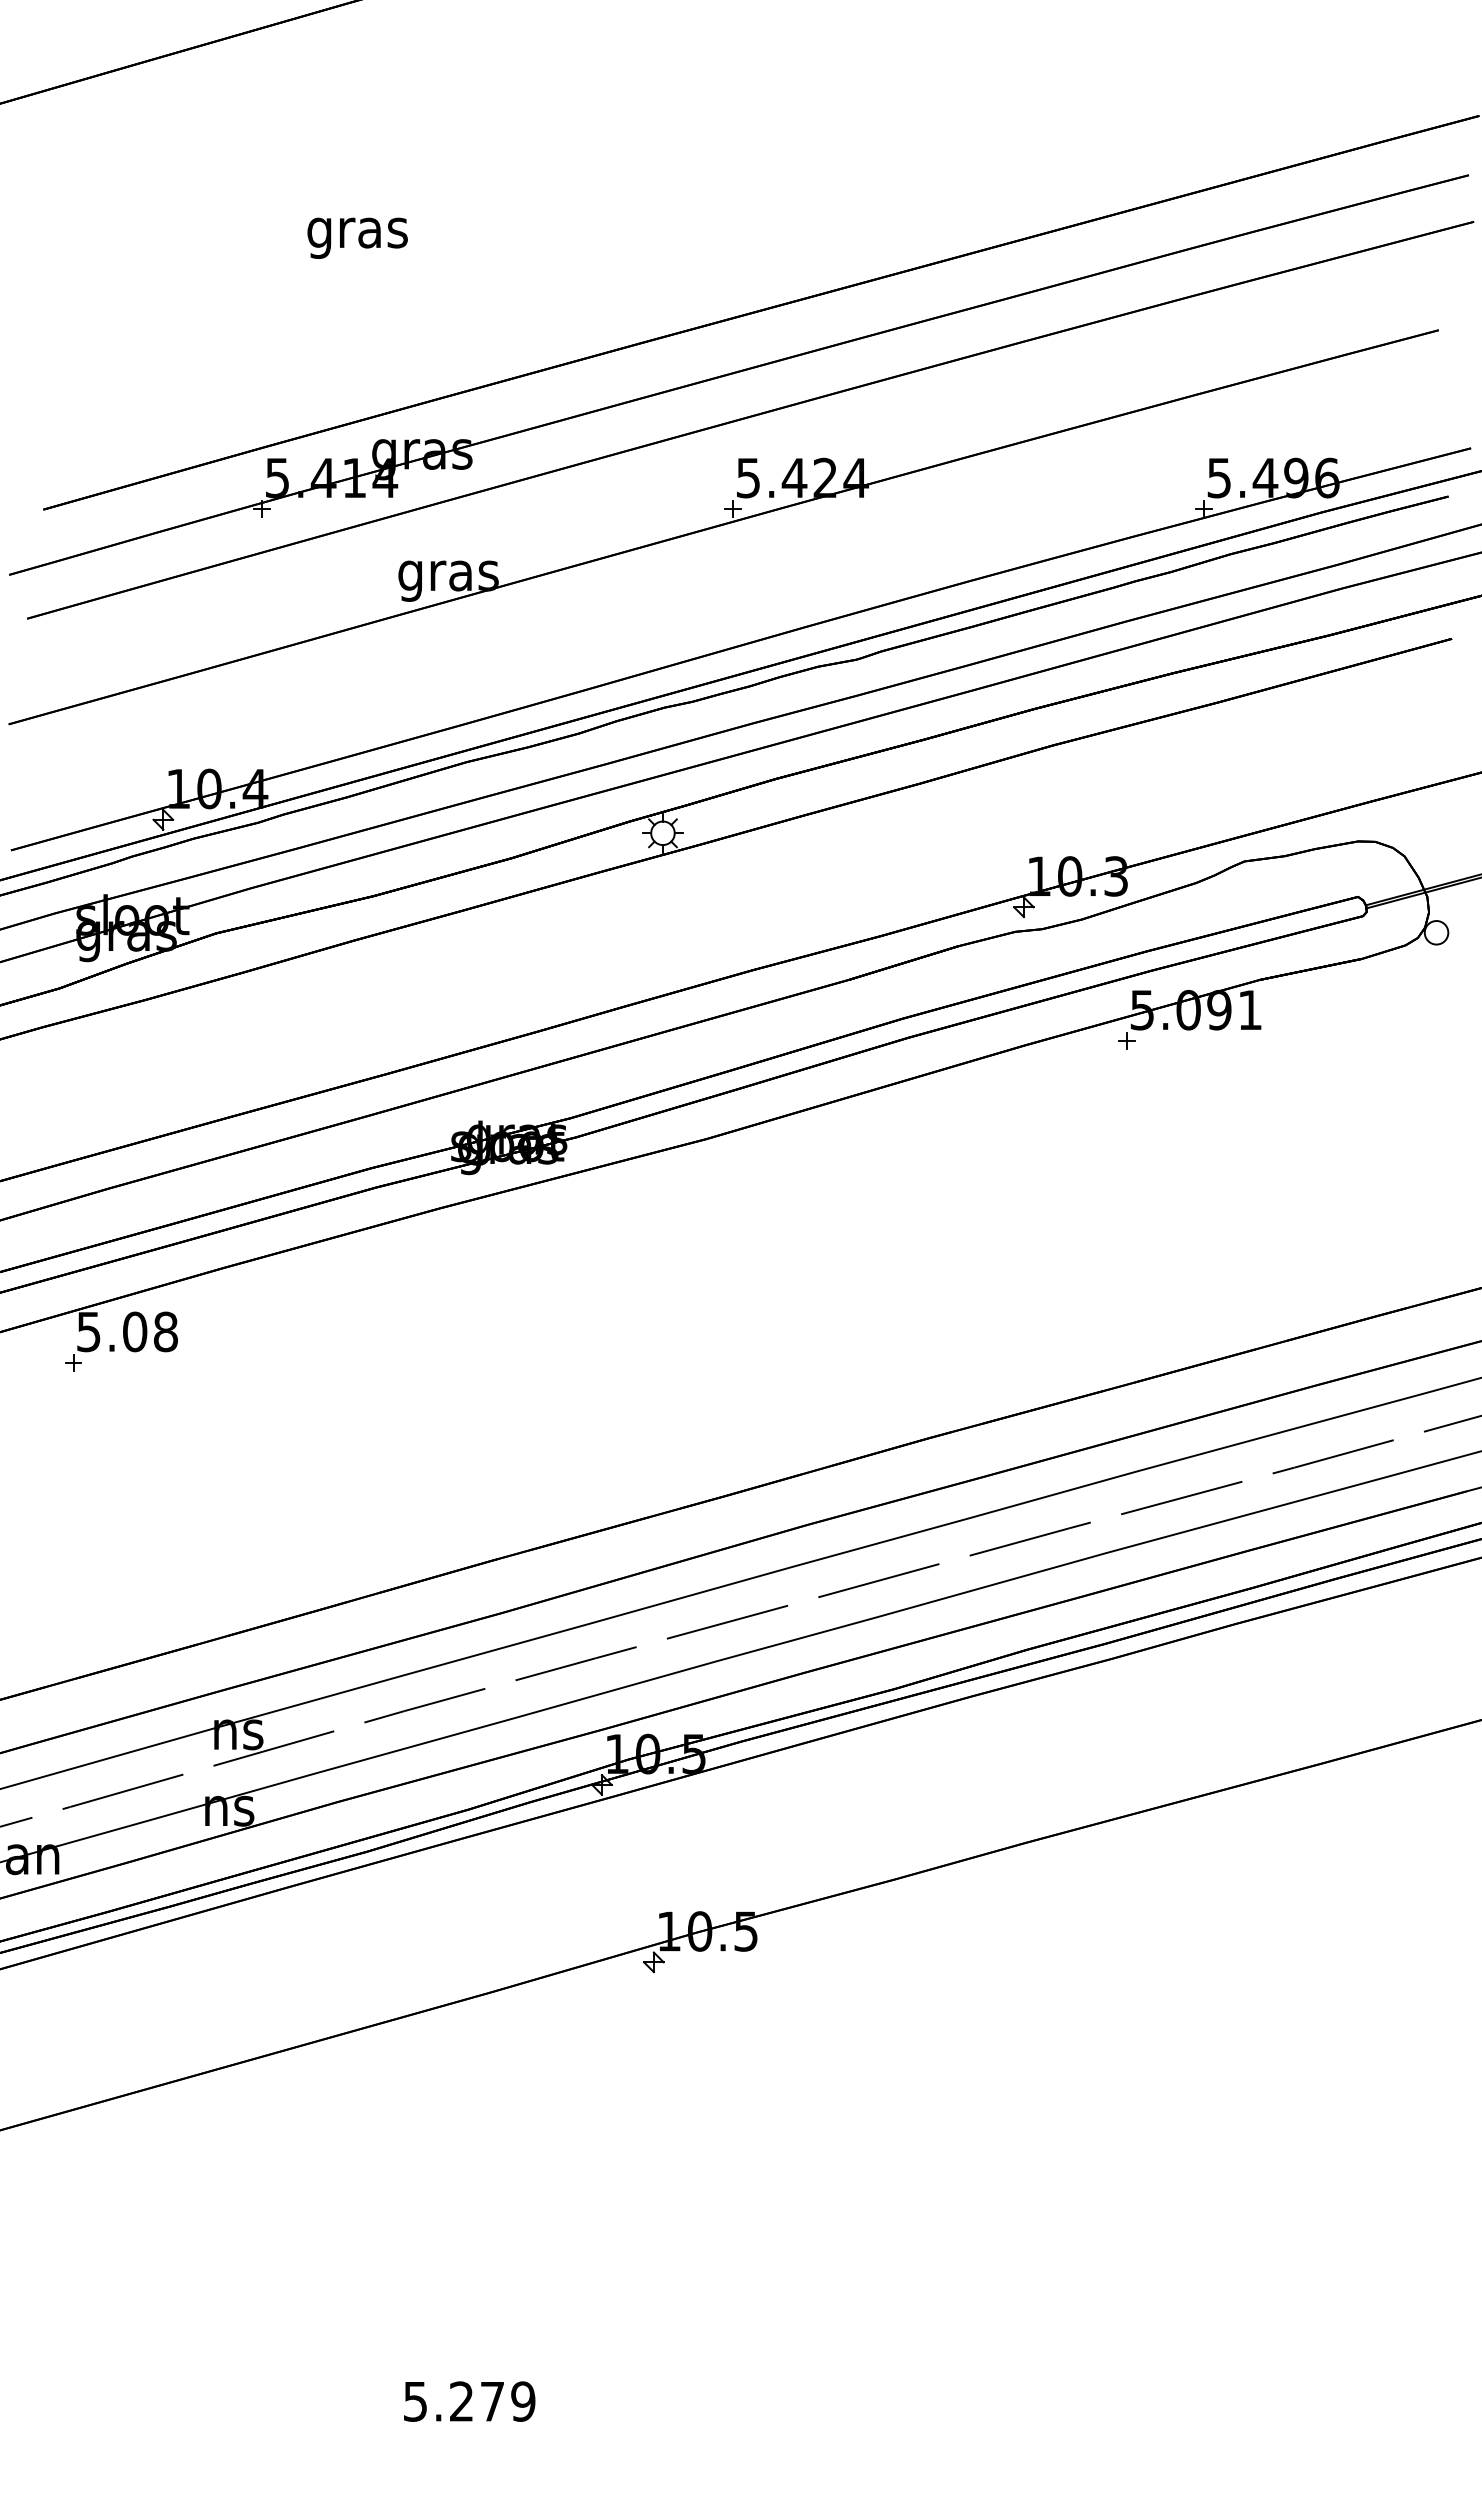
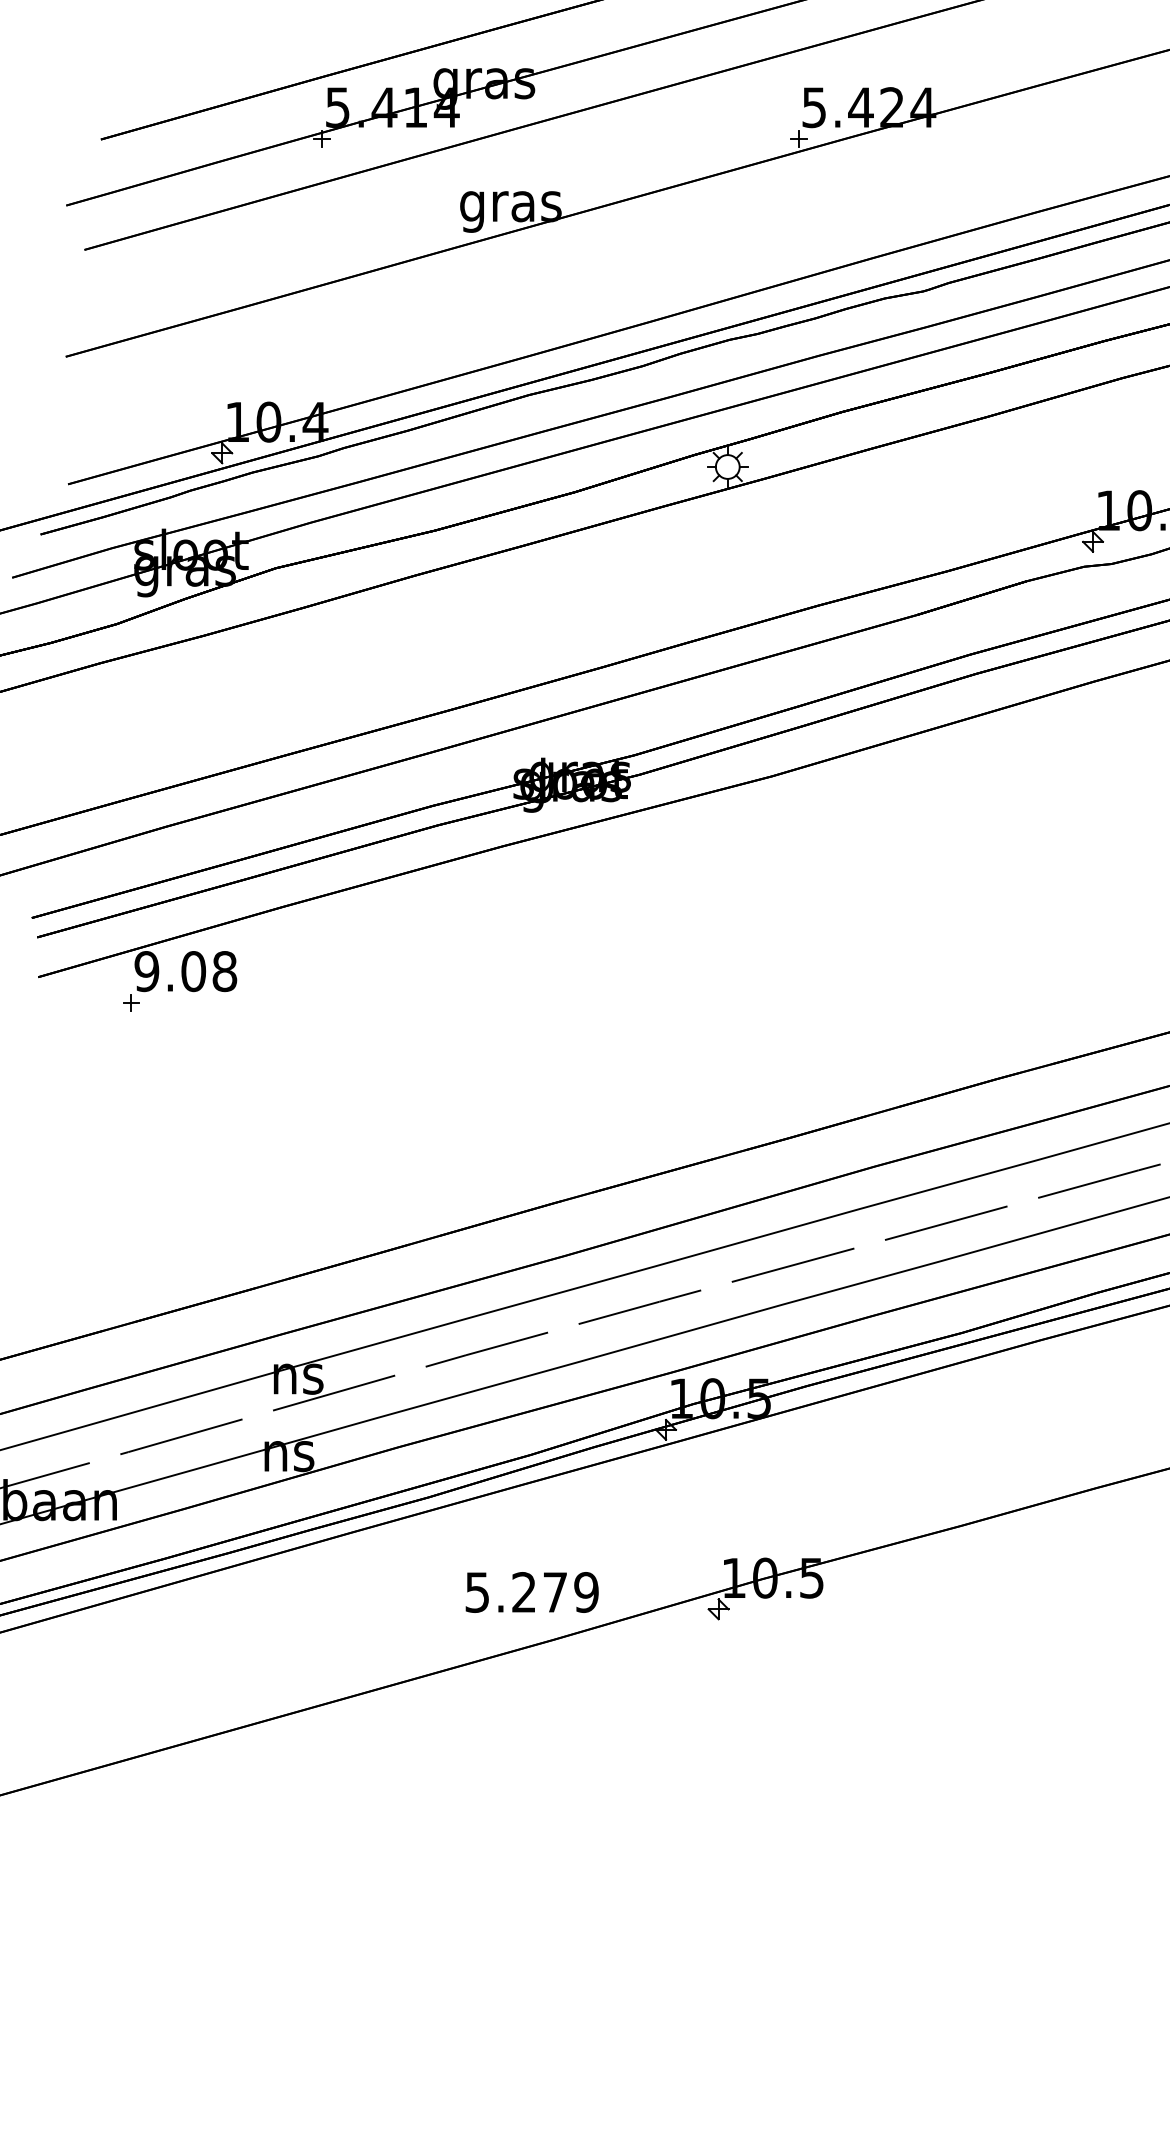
text: (88, 1331) -> (146, 971), 5.08 -> 9.08
text: (469, 2401) -> (532, 1592), moved

